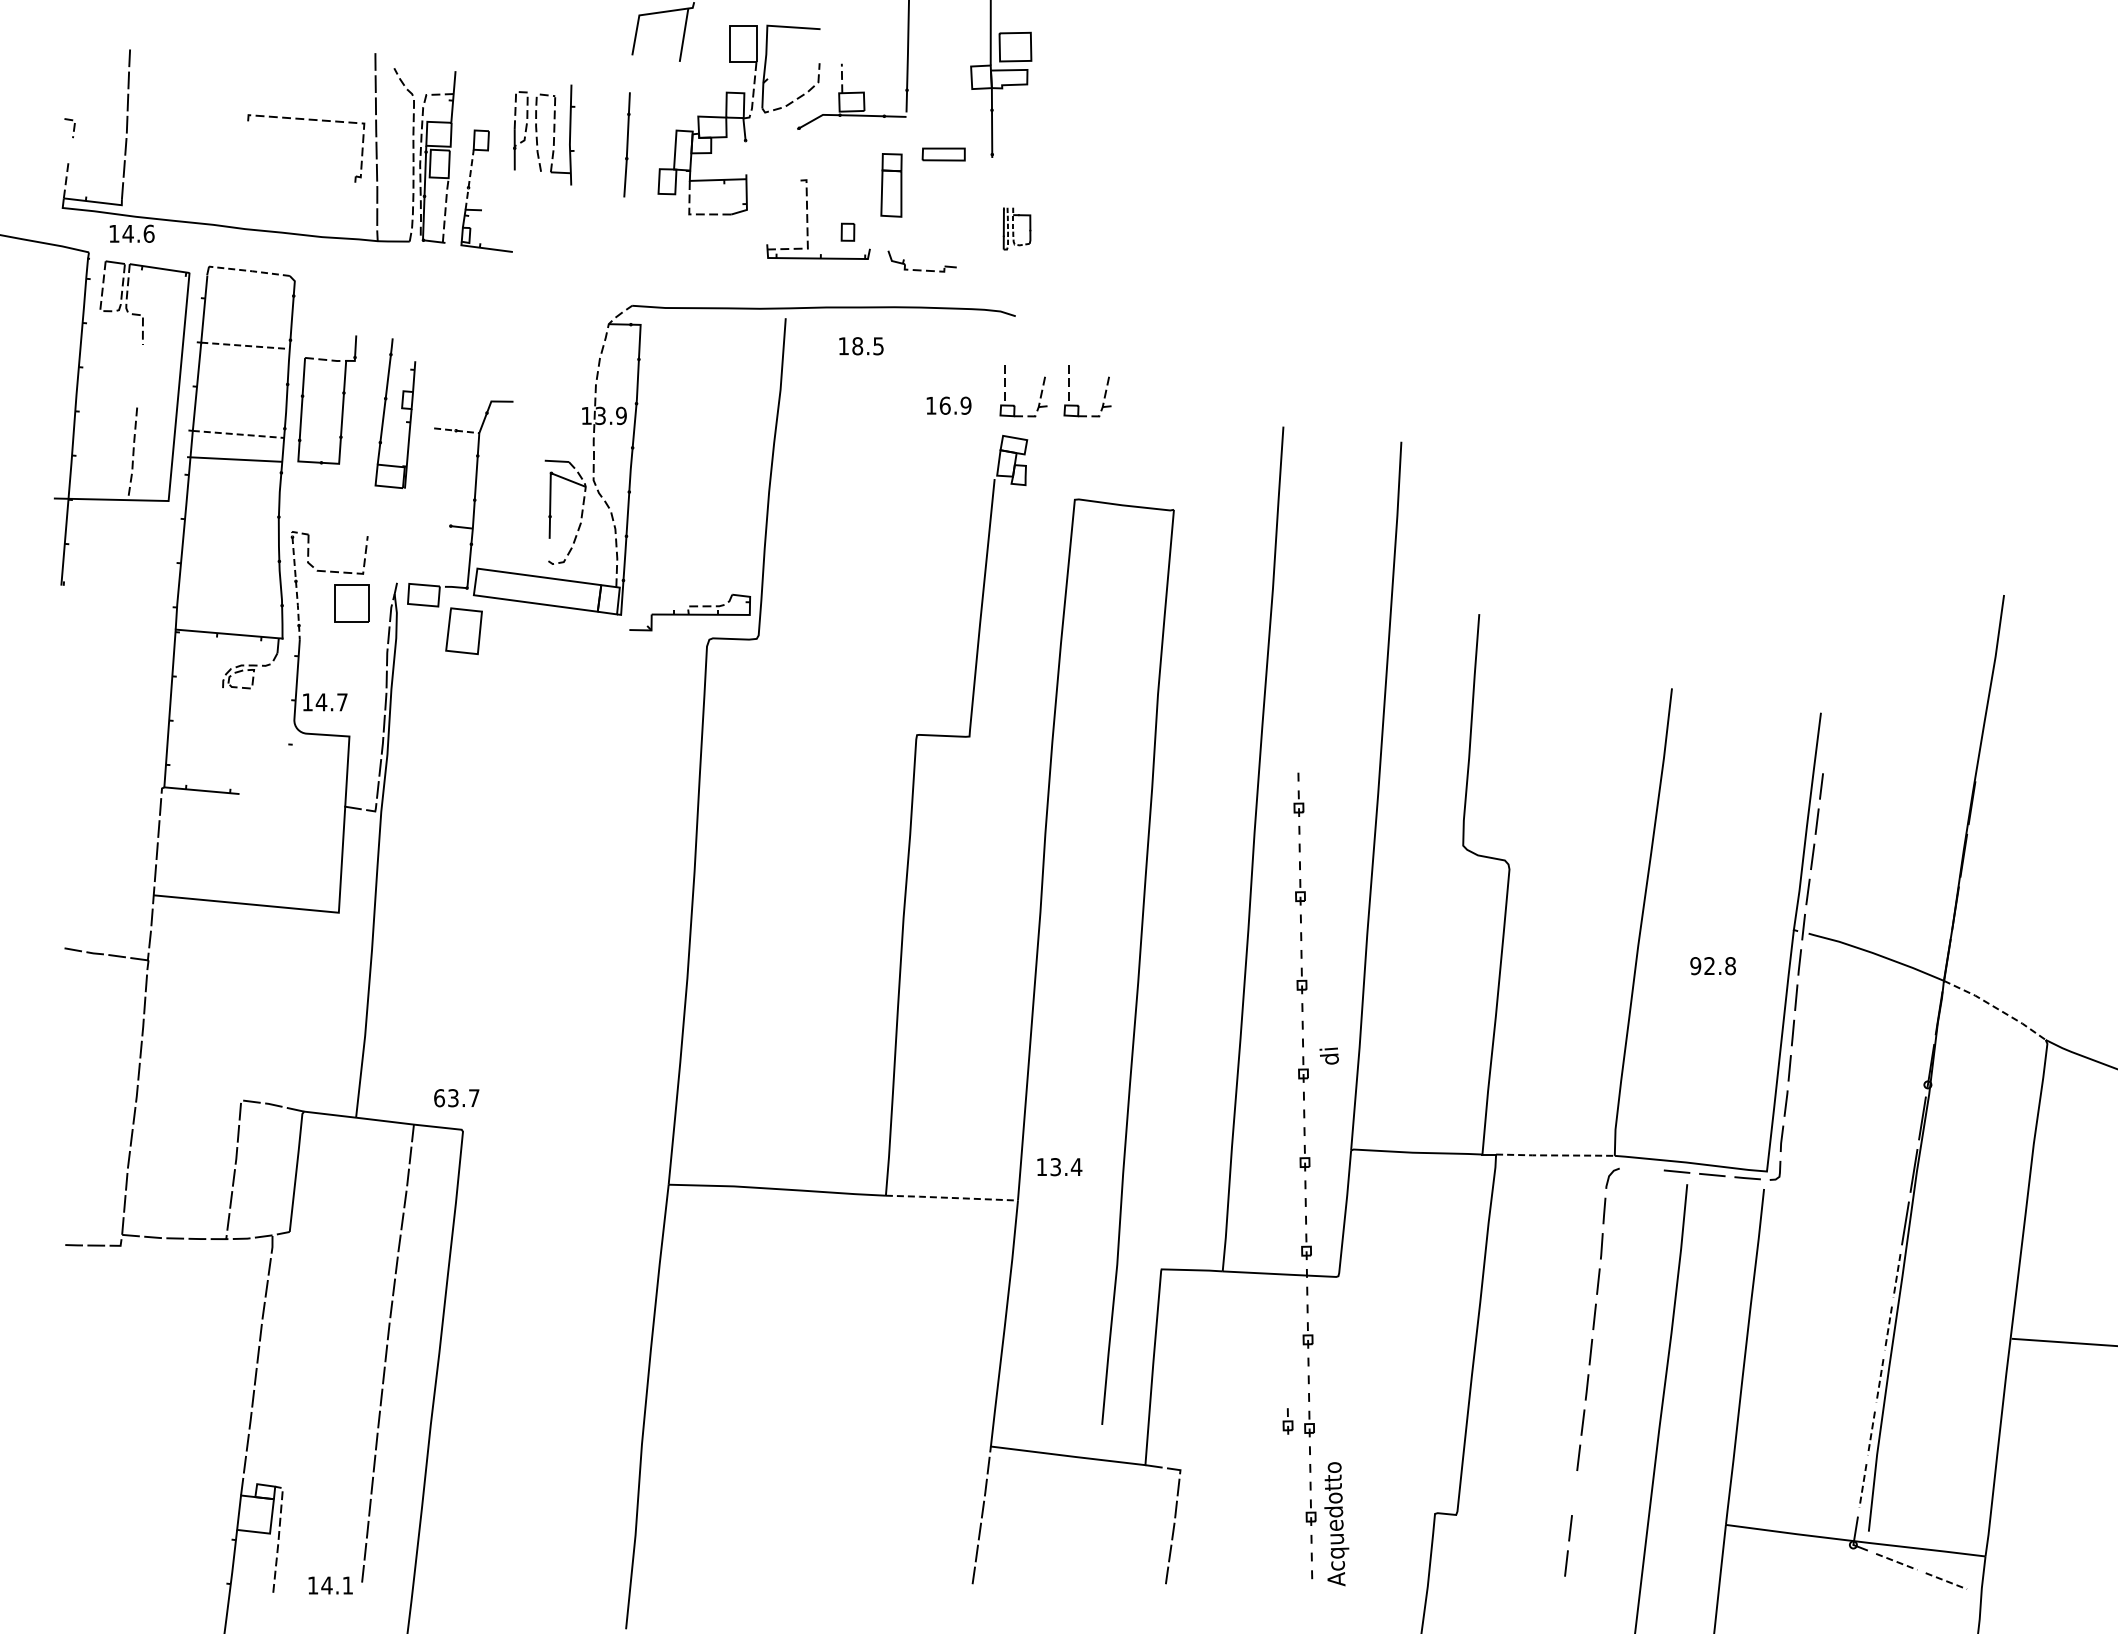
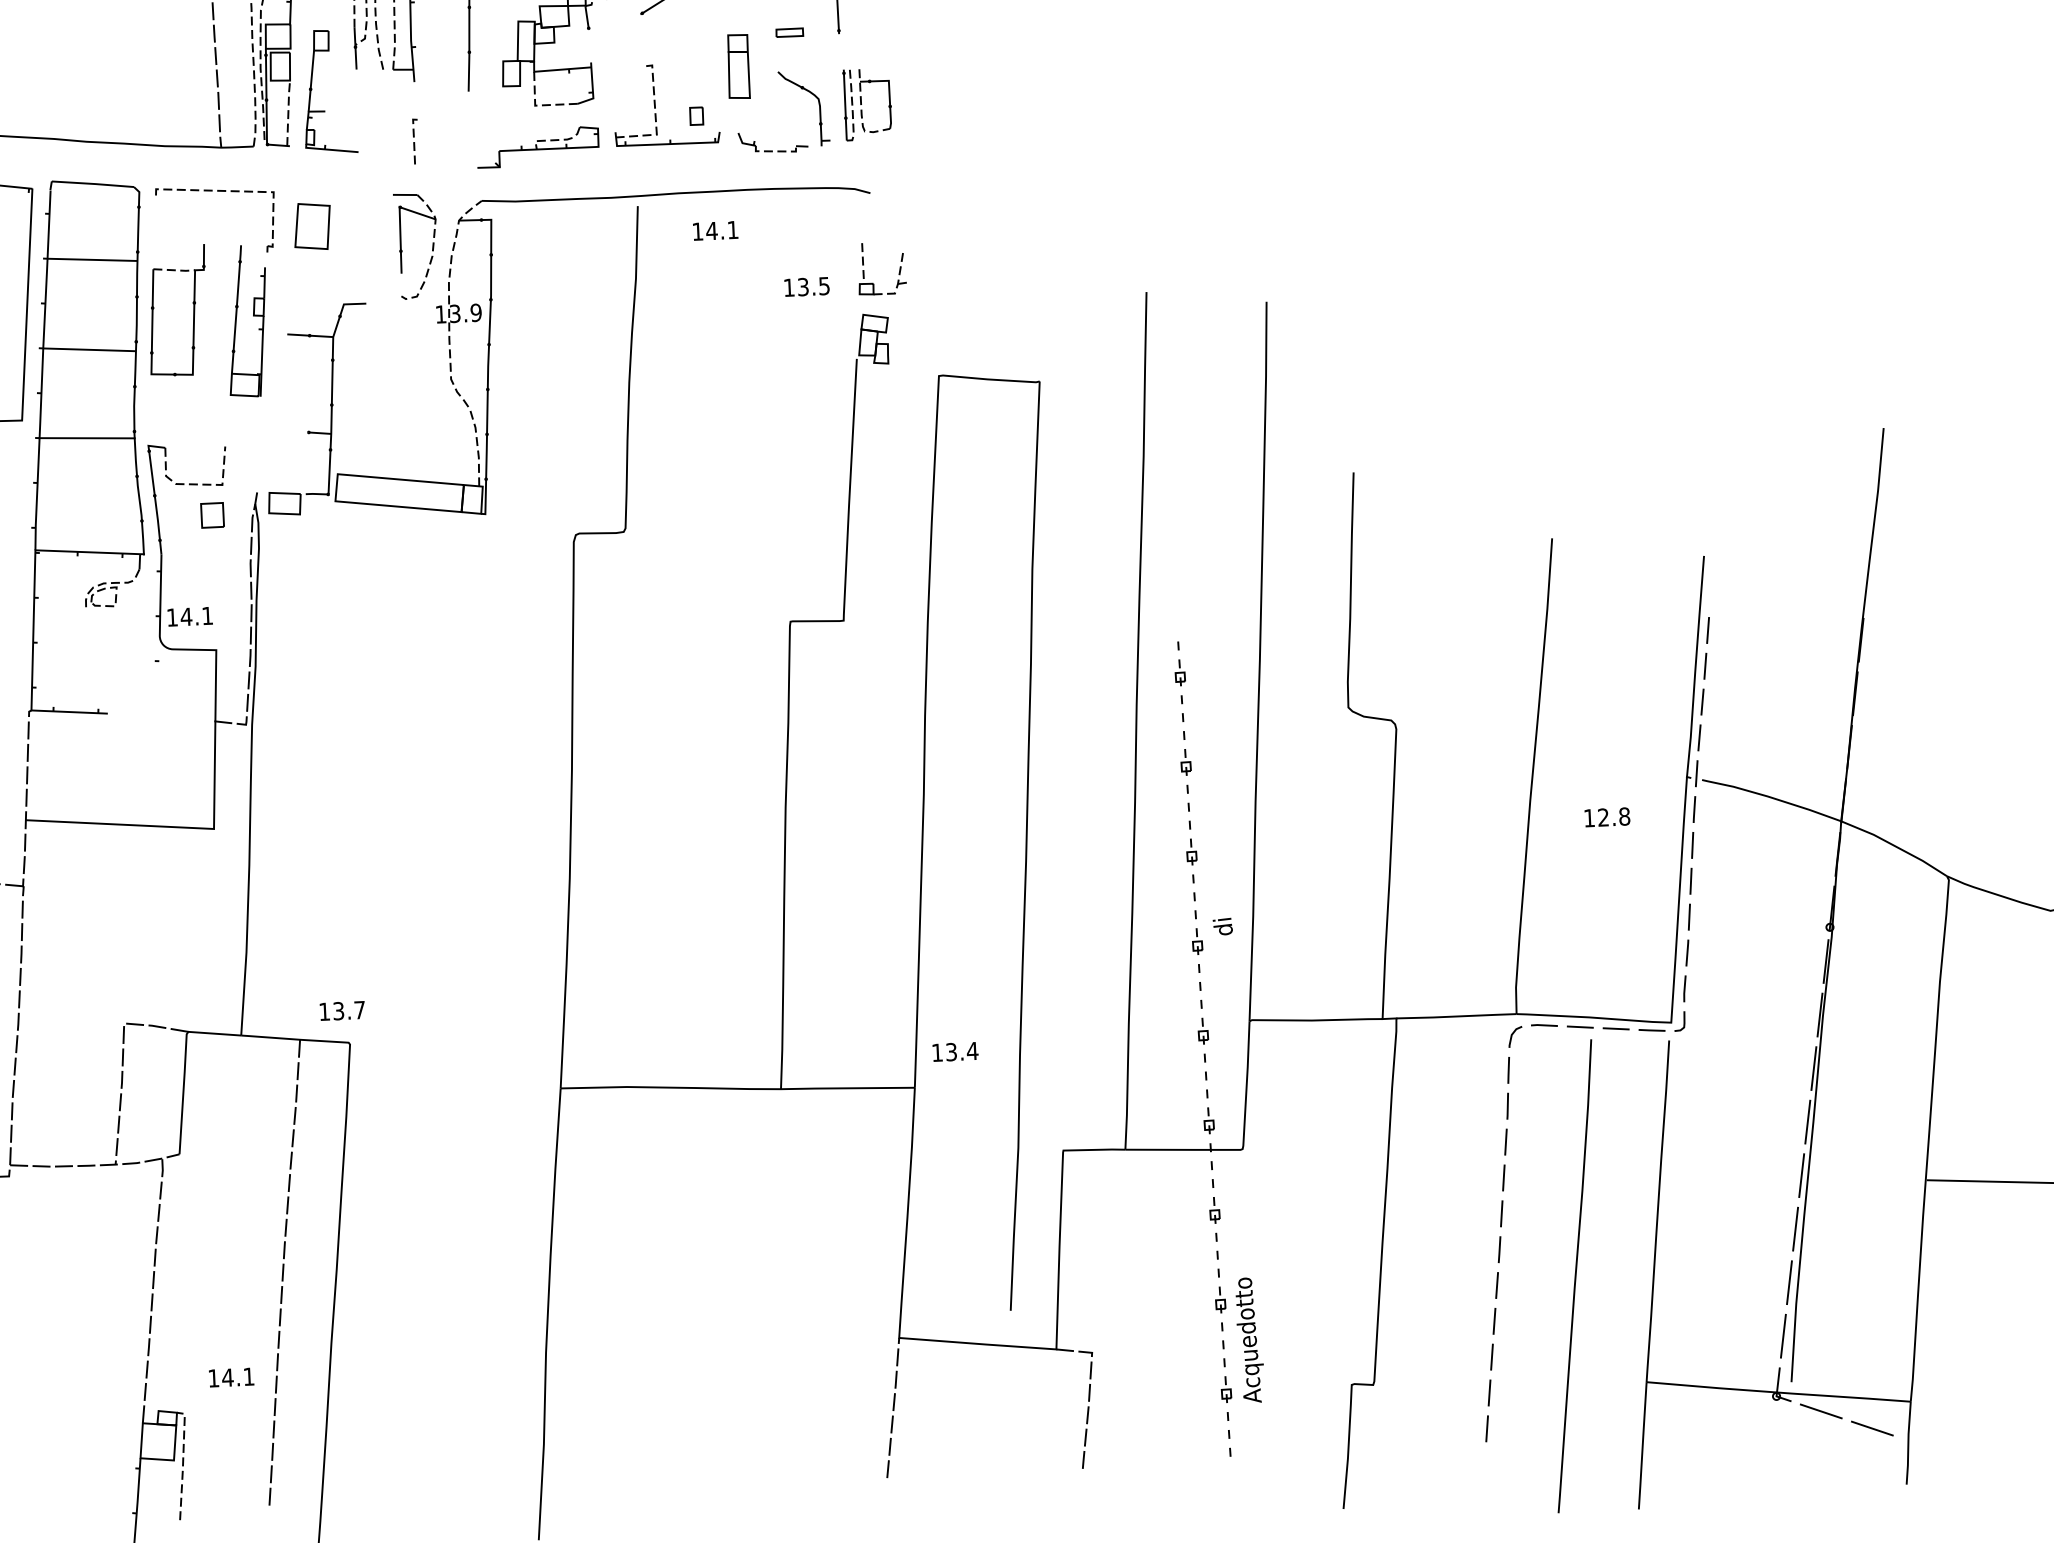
part: (308, 120) -> (217, 191), moved
part: (943, 153) -> (789, 31), size x0.62
line: (469, 179) -> (311, 80), dashed -> solid
part: (968, 225) -> (818, 103), added
part: (1016, 228) -> (866, 104), size x1.67
part: (569, 243) -> (415, 140), added
line: (249, 270) -> (92, 183), dashed -> solid
line: (245, 345) -> (92, 259), dashed -> solid
text: (867, 346) -> (721, 230), 18.5 -> 14.1
part: (1078, 404) -> (938, 279), removed
text: (955, 405) -> (813, 286), 16.9 -> 13.5
line: (456, 430) -> (310, 335), dashed -> solid
line: (238, 434) -> (89, 349), dashed -> solid
line: (234, 459) -> (86, 438), moved
part: (551, 510) -> (402, 244), moved
line: (295, 578) -> (154, 492), dashed -> solid
part: (351, 603) -> (212, 515), size x0.62
part: (689, 612) -> (537, 147), moved
part: (463, 631) -> (312, 226), moved
text: (342, 702) -> (207, 616), 14.7 -> 14.1
text: (1695, 966) -> (1589, 818), 92.8 -> 12.8
line: (1996, 1008) -> (1895, 846), dashed -> solid
text: (439, 1098) -> (324, 1012), 63.7 -> 13.7
line: (1555, 1155) -> (1456, 1016), dashed -> solid
line: (1641, 1168) -> (1544, 1025), added
line: (951, 1197) -> (847, 1087), dashed -> solid
line: (1896, 1276) -> (1807, 1122), dashed -> solid
line: (1888, 1328) -> (1801, 1175), dashed -> solid
line: (1879, 1381) -> (1795, 1229), dashed -> solid
part: (1287, 1421) -> (1198, 1298), removed
line: (1871, 1433) -> (1789, 1282), dashed -> solid
line: (1862, 1486) -> (1782, 1336), dashed -> solid
line: (1574, 1492) -> (1491, 1356), added
text: (1336, 1524) -> (1249, 1340), moved
line: (1897, 1562) -> (1822, 1412), dashed -> solid
line: (1946, 1581) -> (1872, 1428), dashed -> solid
text: (330, 1585) -> (231, 1377), moved

